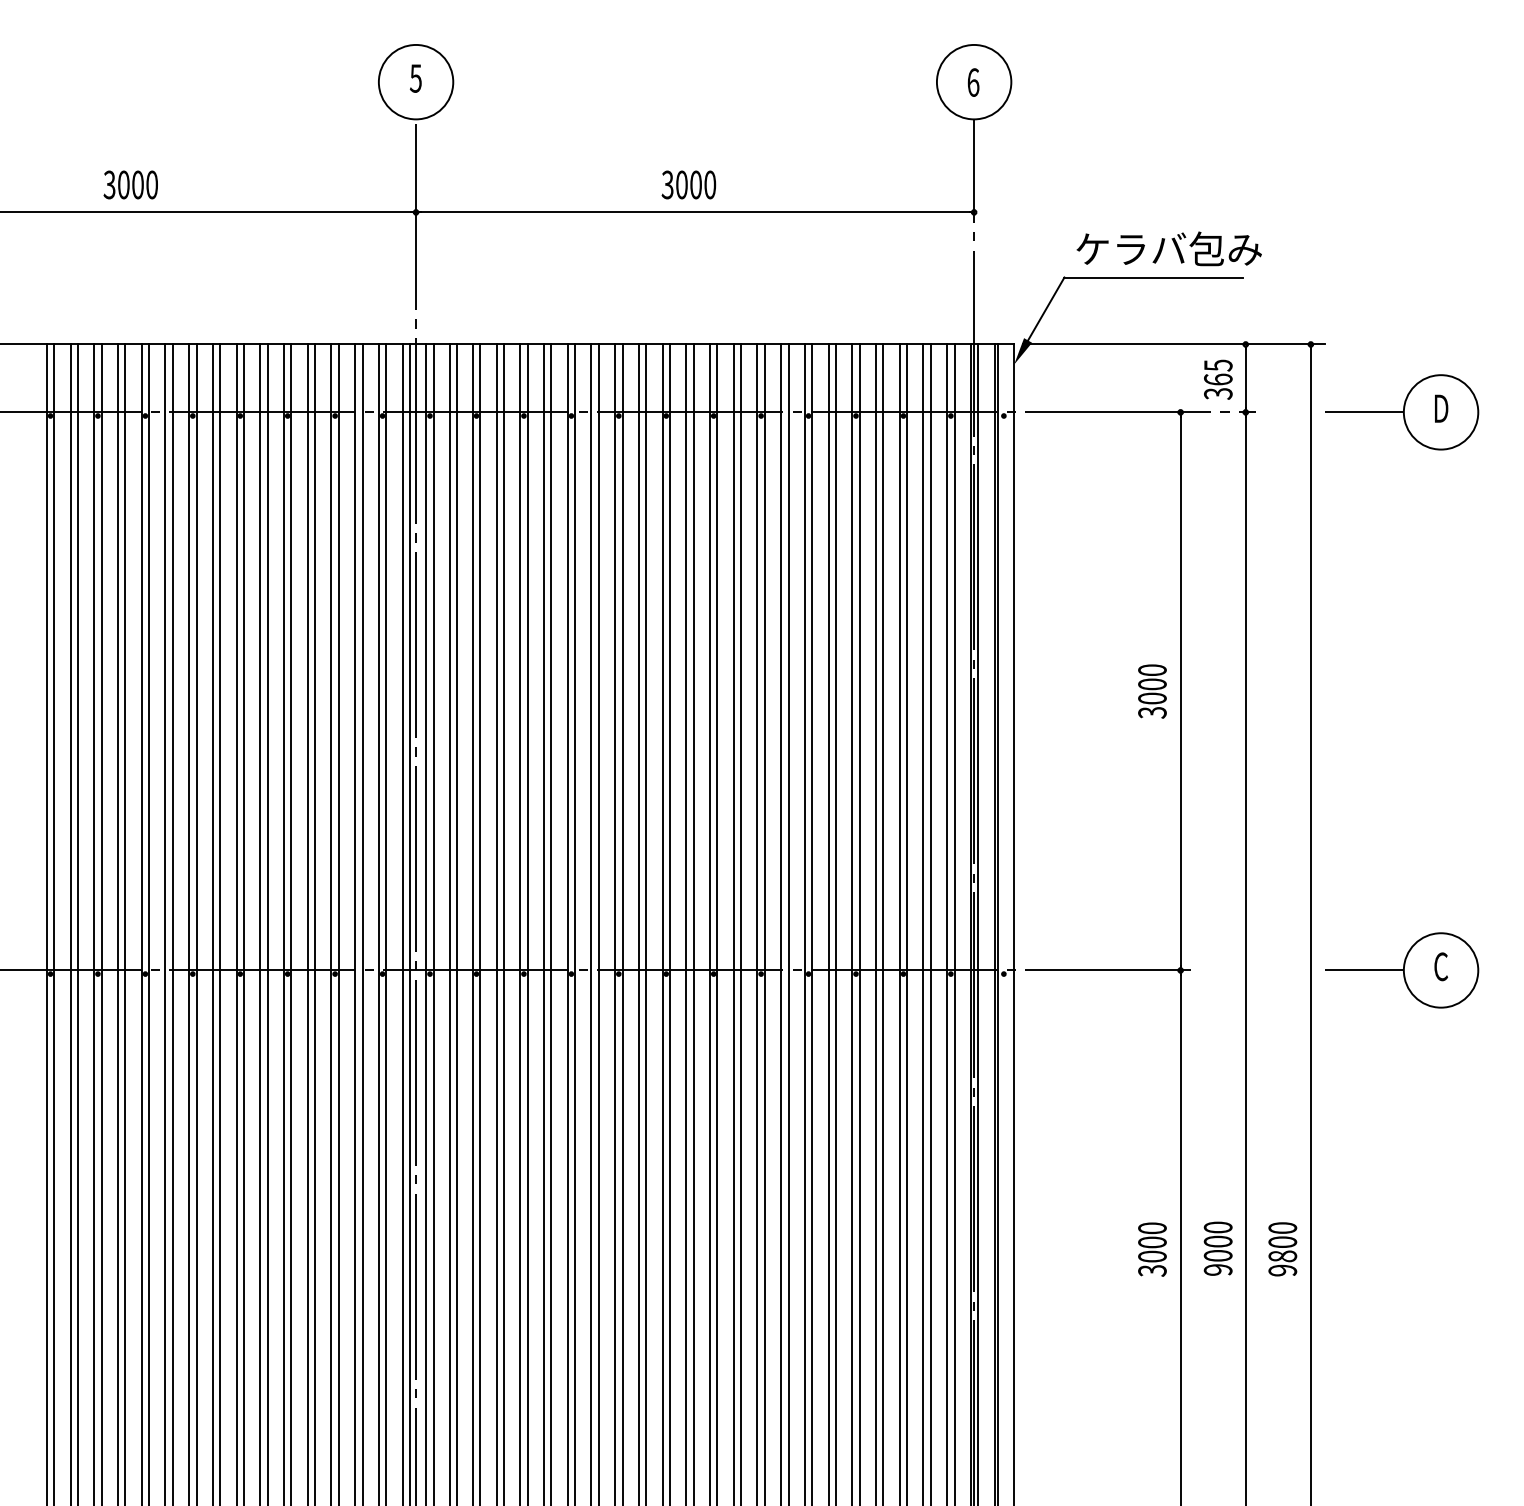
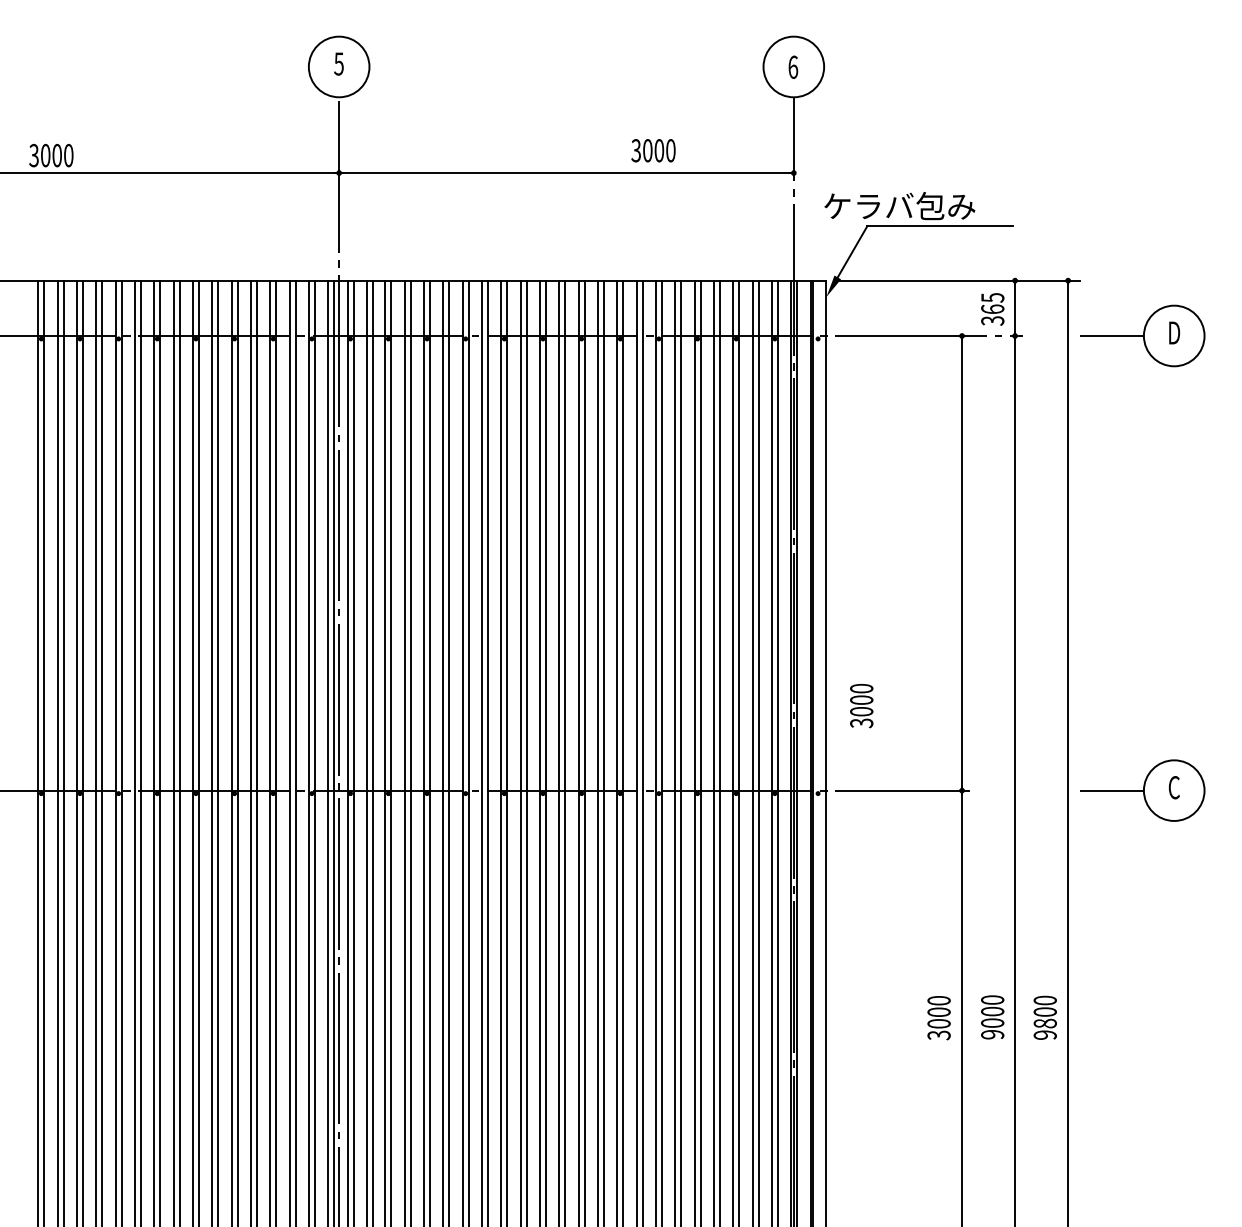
text: (130, 184) -> (51, 155), moved
text: (688, 184) -> (653, 150), moved
text: (1168, 248) -> (899, 205), moved
text: (1152, 691) -> (861, 705), moved

